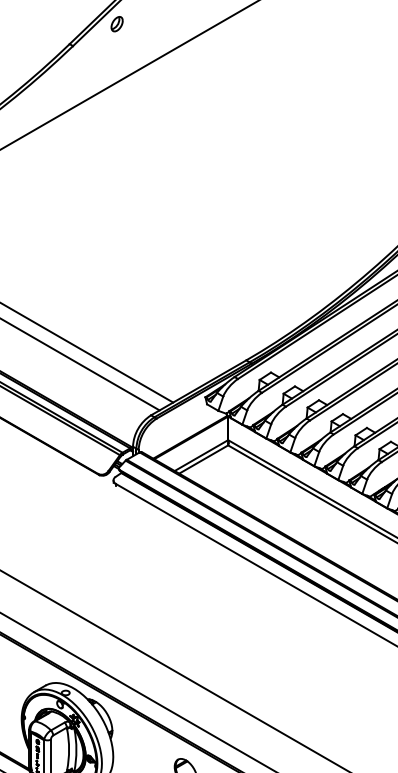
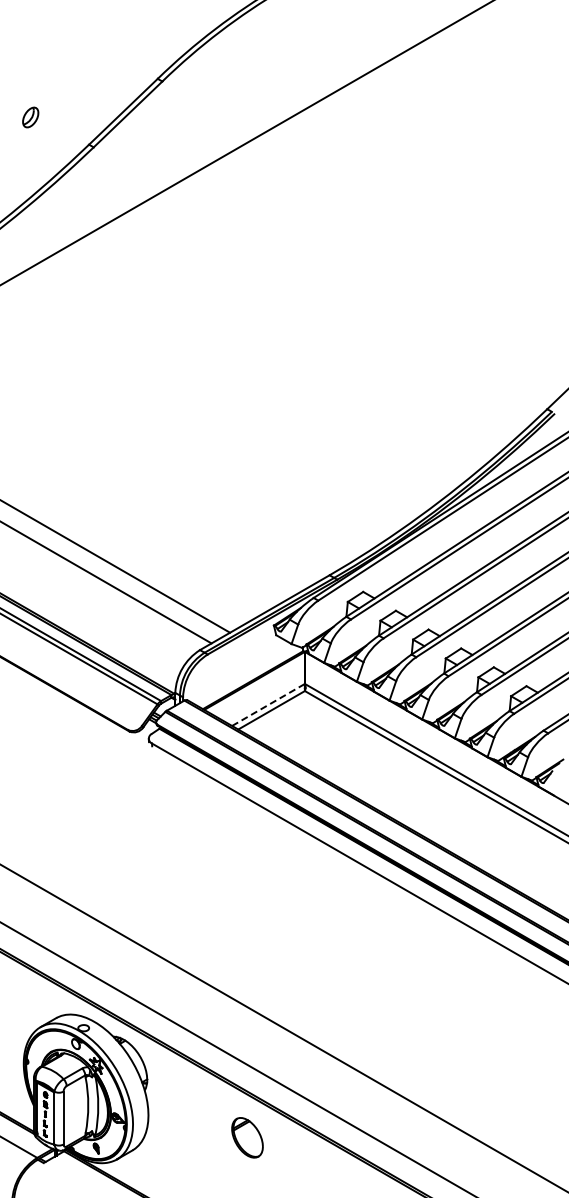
part: (116, 24) -> (30, 117), moved
line: (201, 455) -> (268, 704), solid -> dashed

